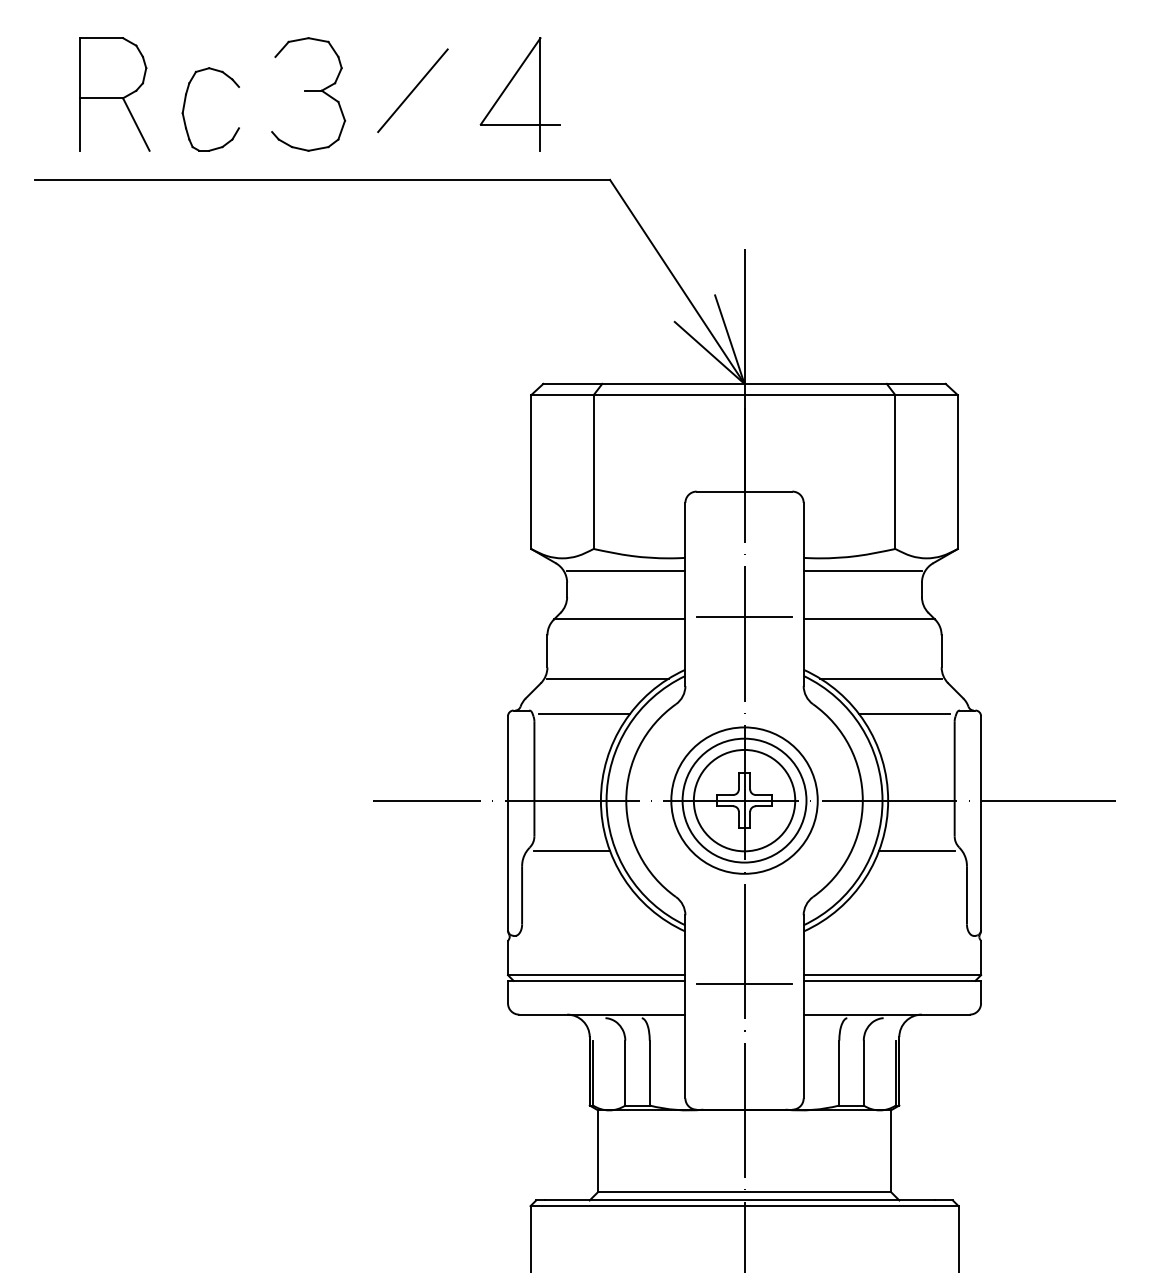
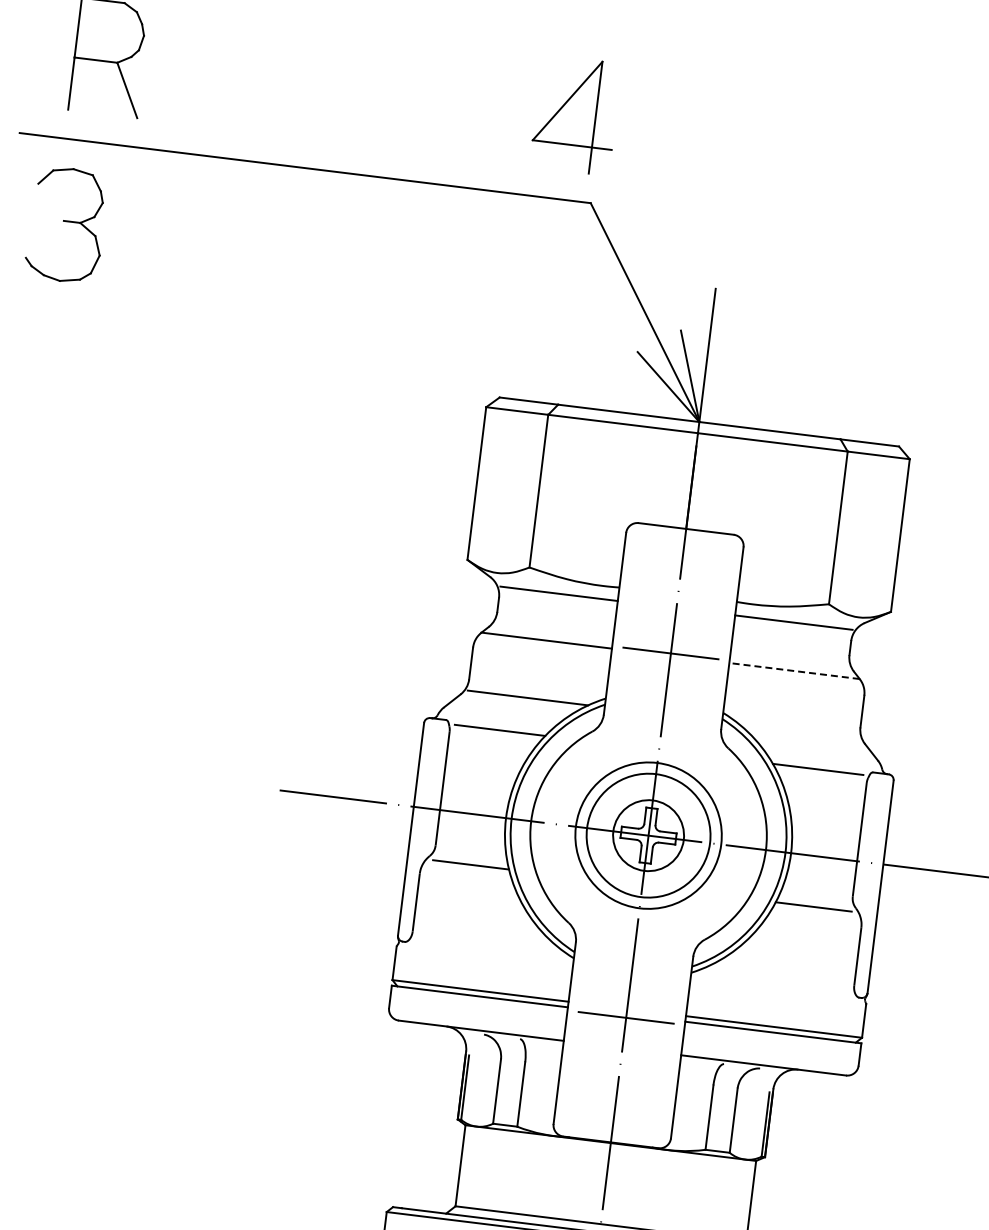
line: (412, 90) -> (405, 90), removed
part: (308, 94) -> (66, 225), moved
part: (519, 94) -> (574, 115), moved
part: (185, 104) -> (178, 76), removed
line: (869, 619) -> (794, 671), solid -> dashed
line: (880, 678) -> (798, 731), removed
circle: (744, 800) -> (648, 835), size x0.7

